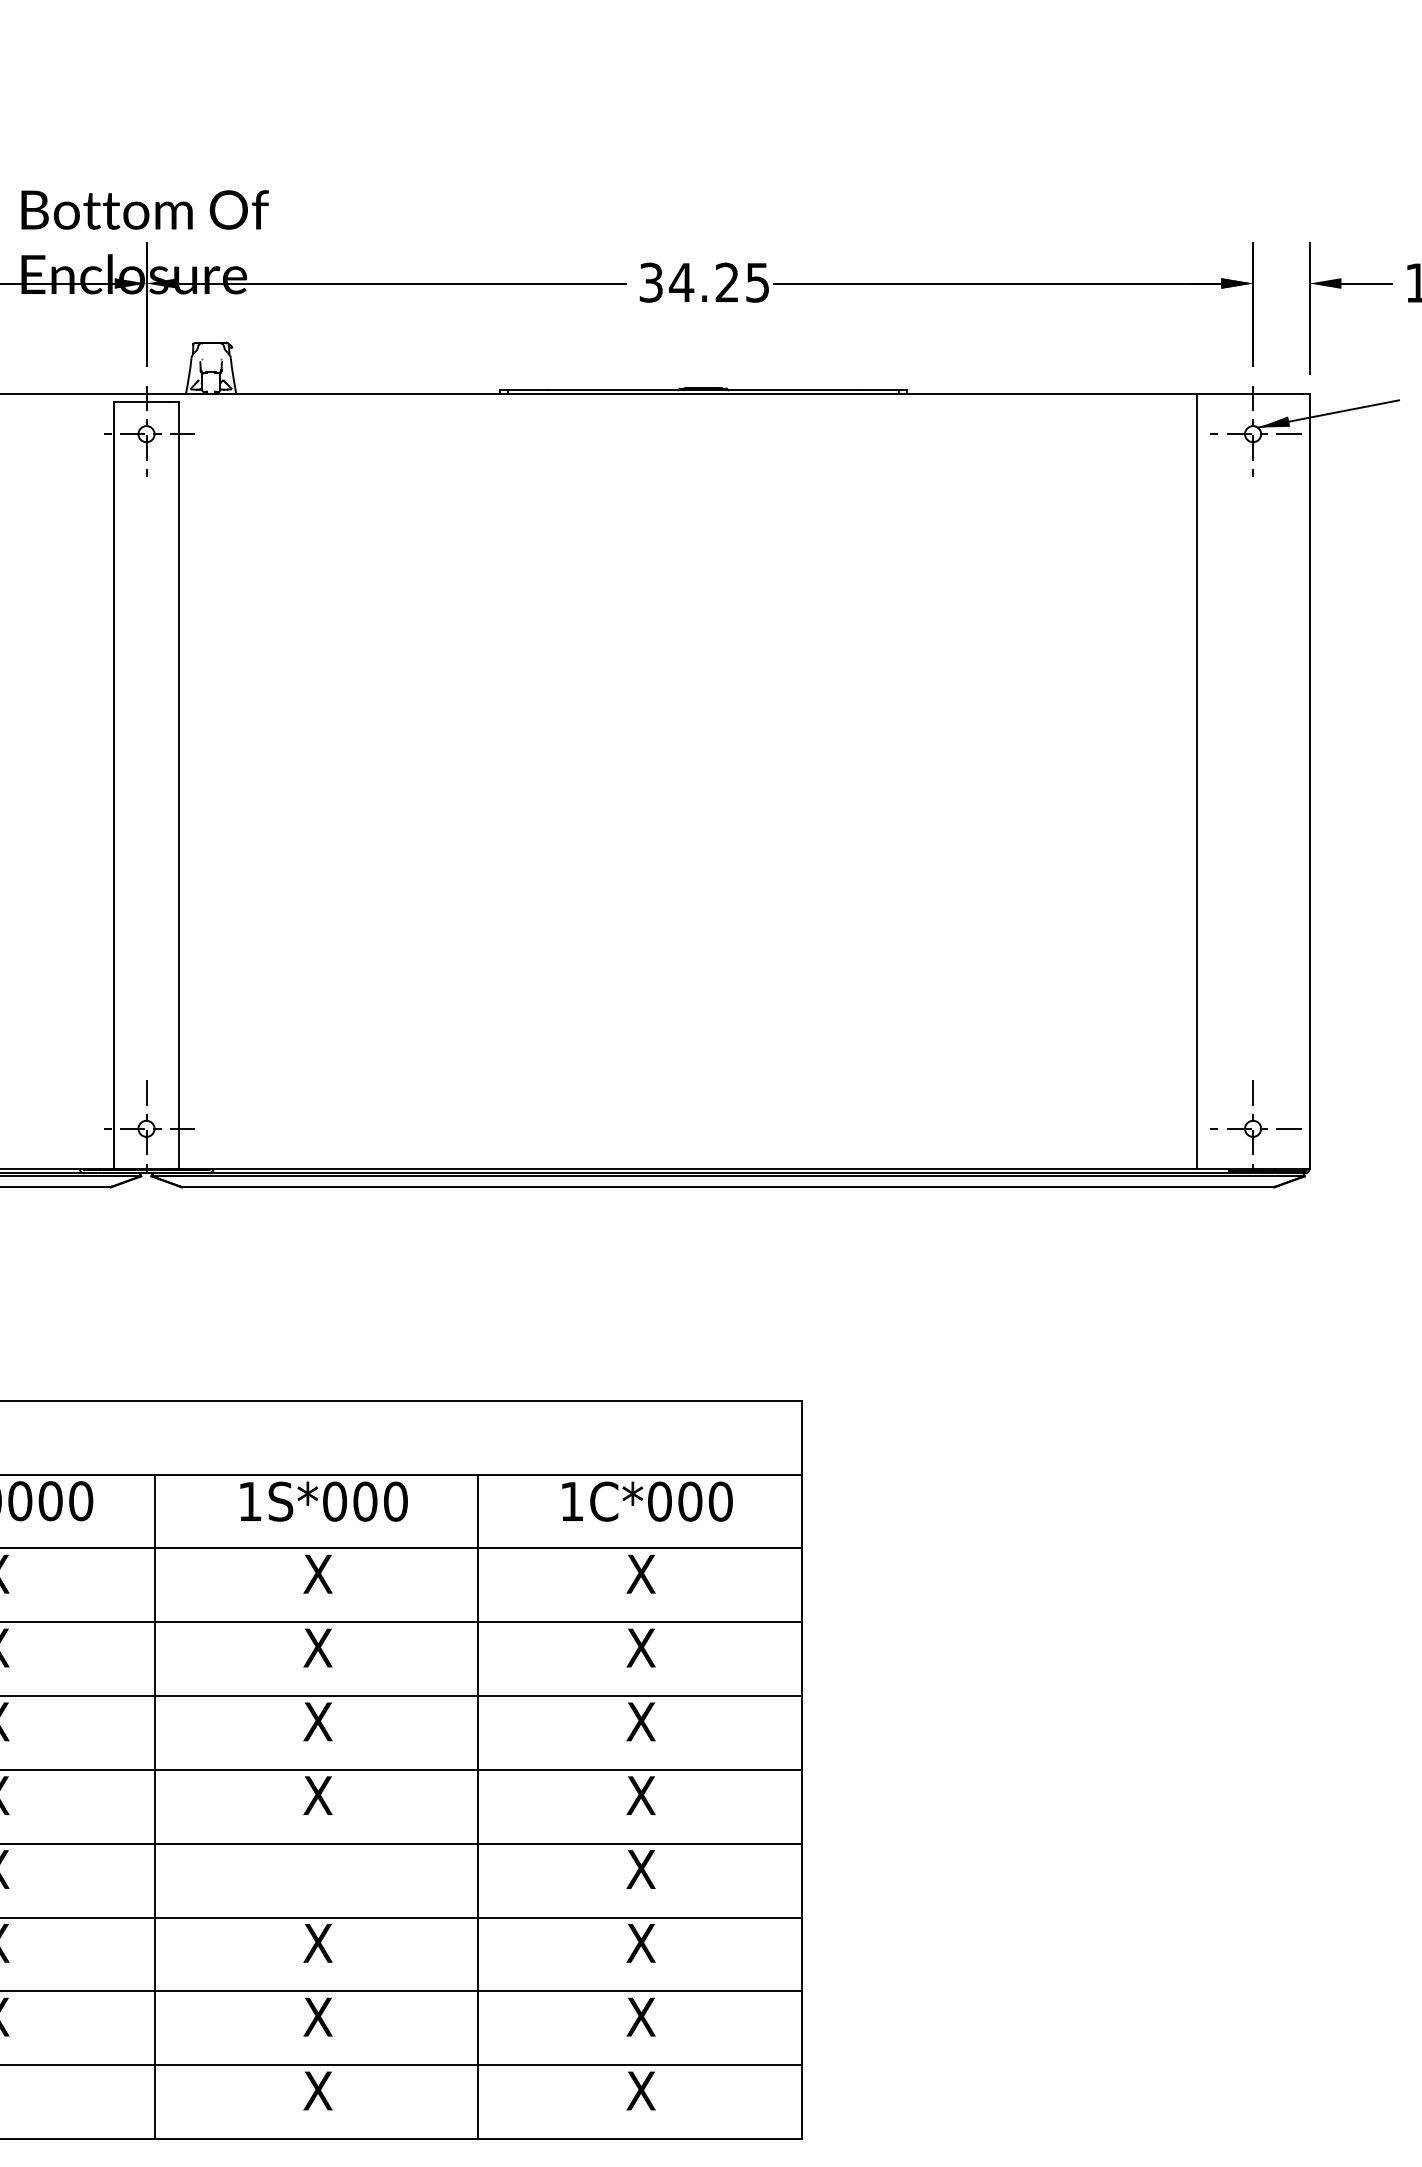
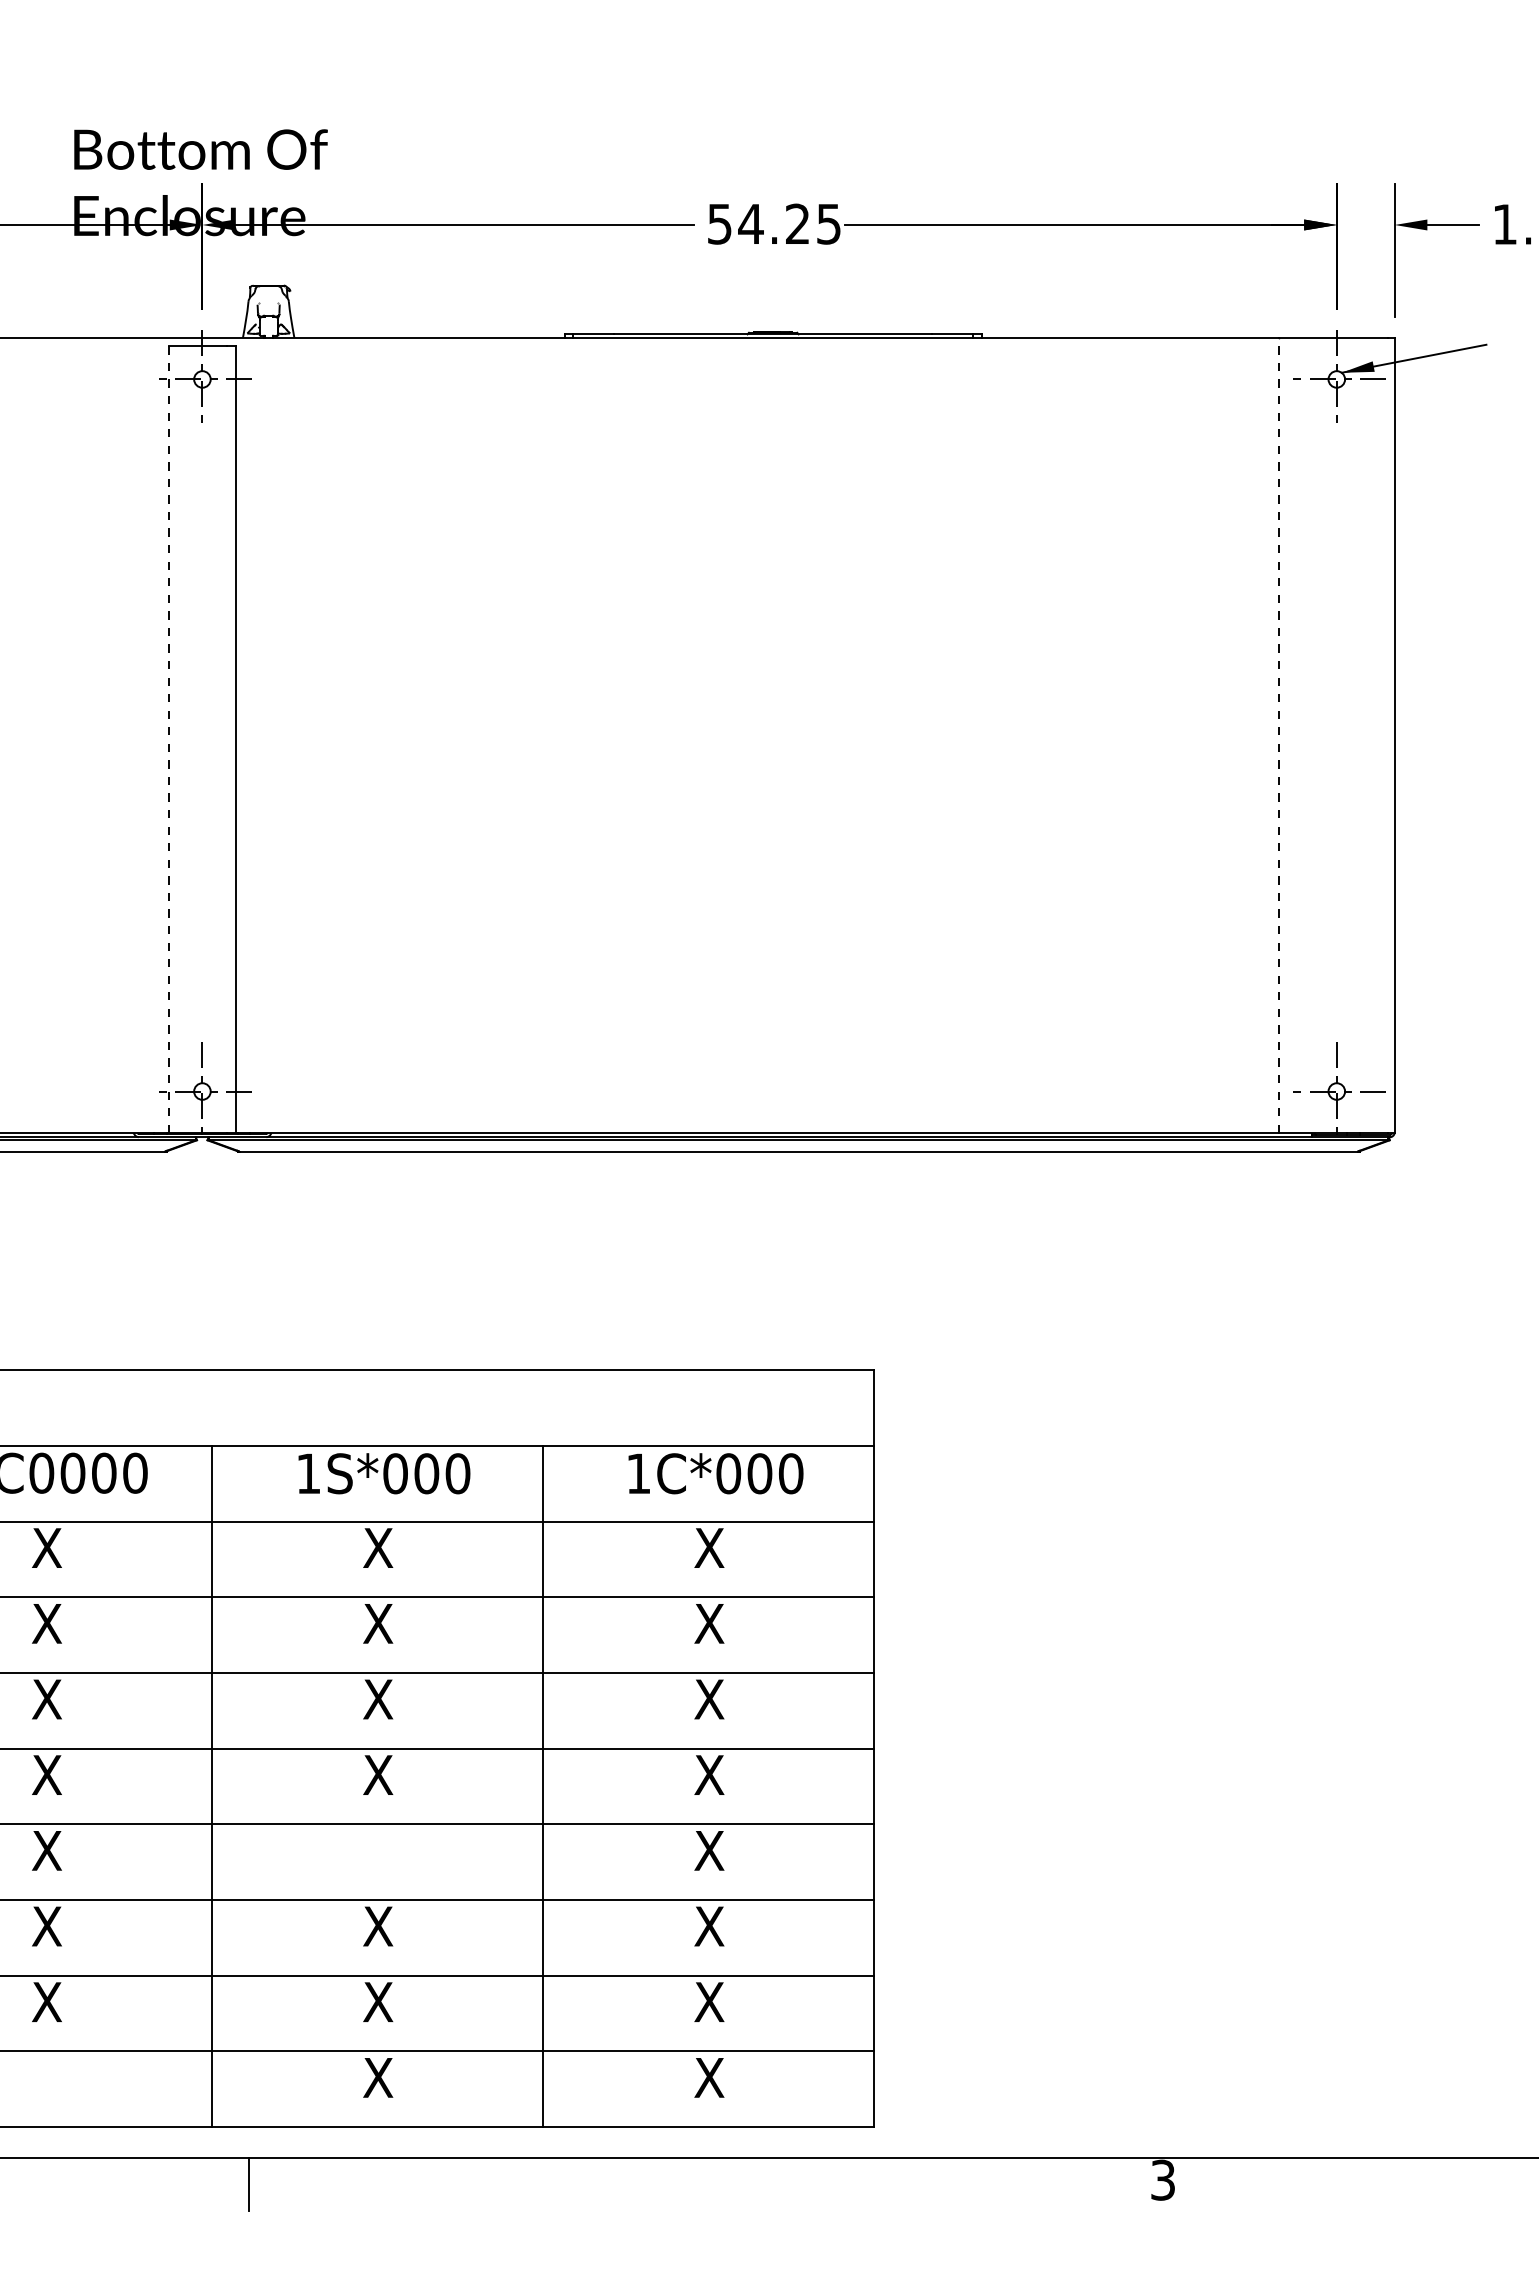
text: (650, 282) -> (719, 223), 34.25 -> 54.25
line: (1196, 781) -> (1278, 735), solid -> dashed
line: (114, 786) -> (169, 740), solid -> dashed

